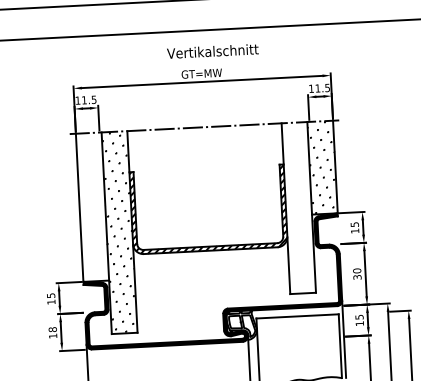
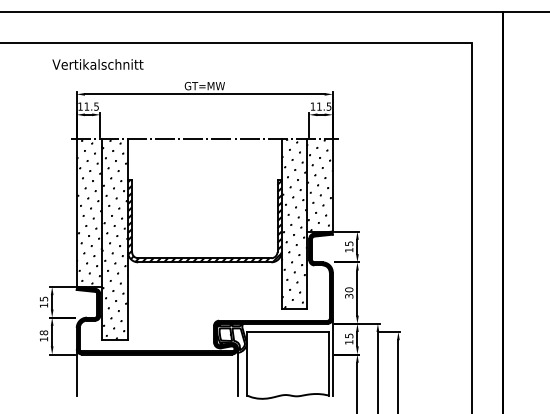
text: (212, 51) -> (97, 64), moved
hatch: (92, 207) -> (89, 213), added
hatch: (298, 208) -> (294, 224), added

